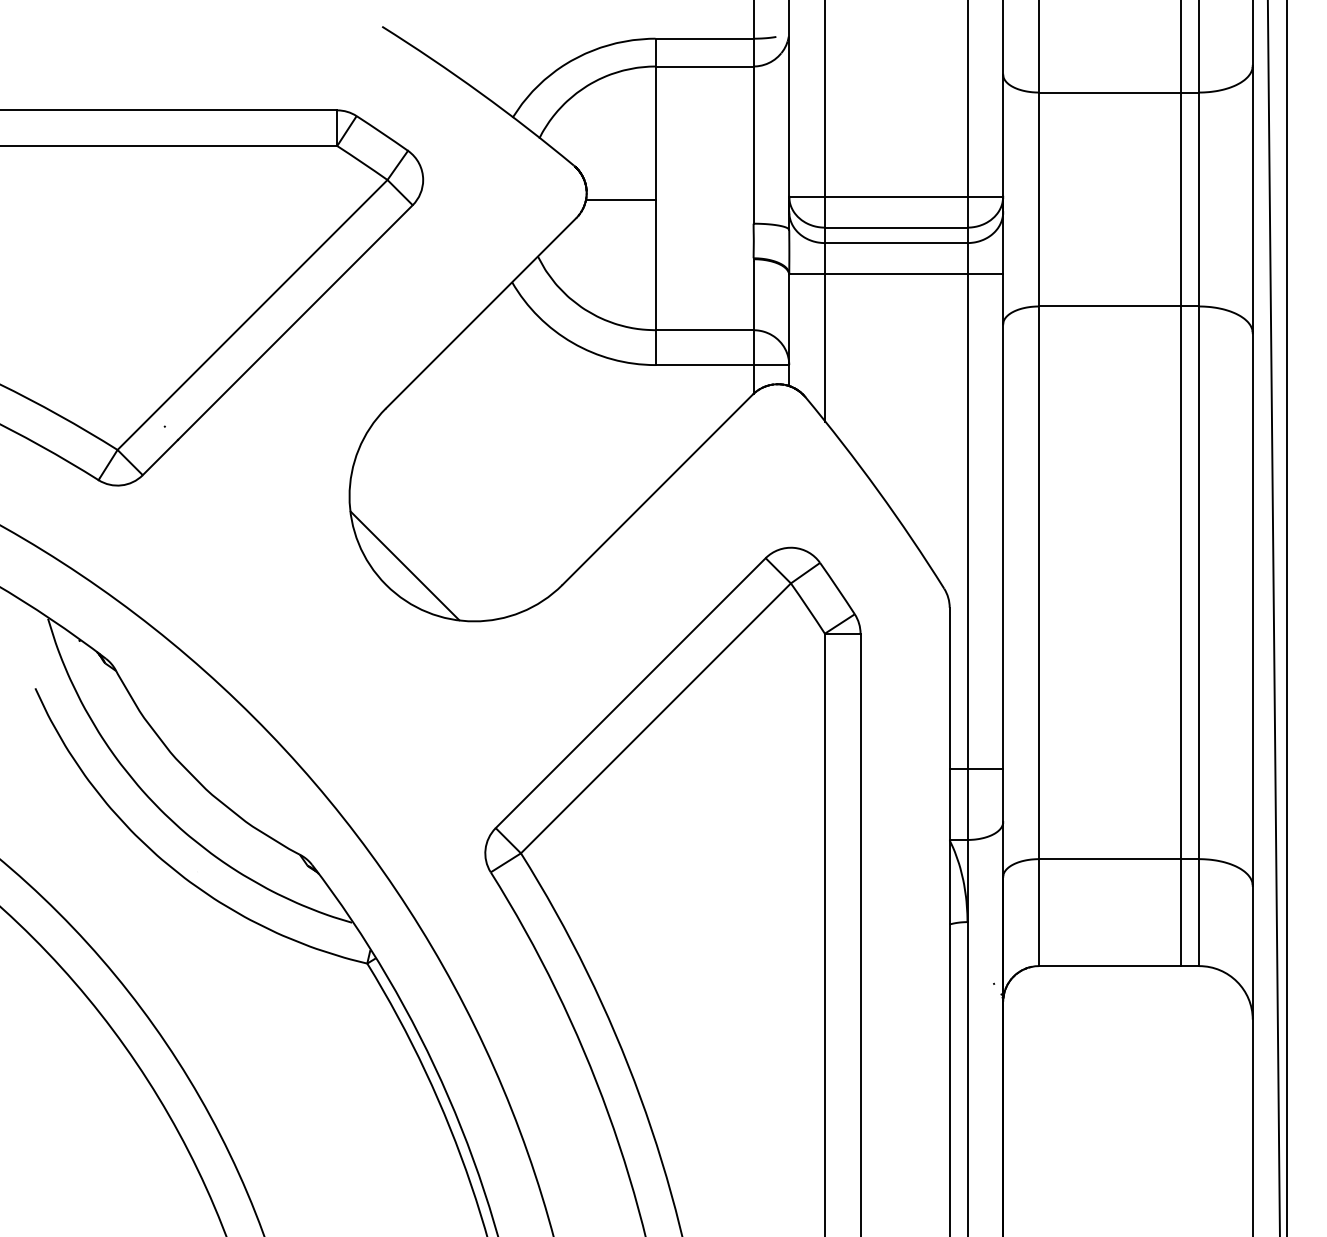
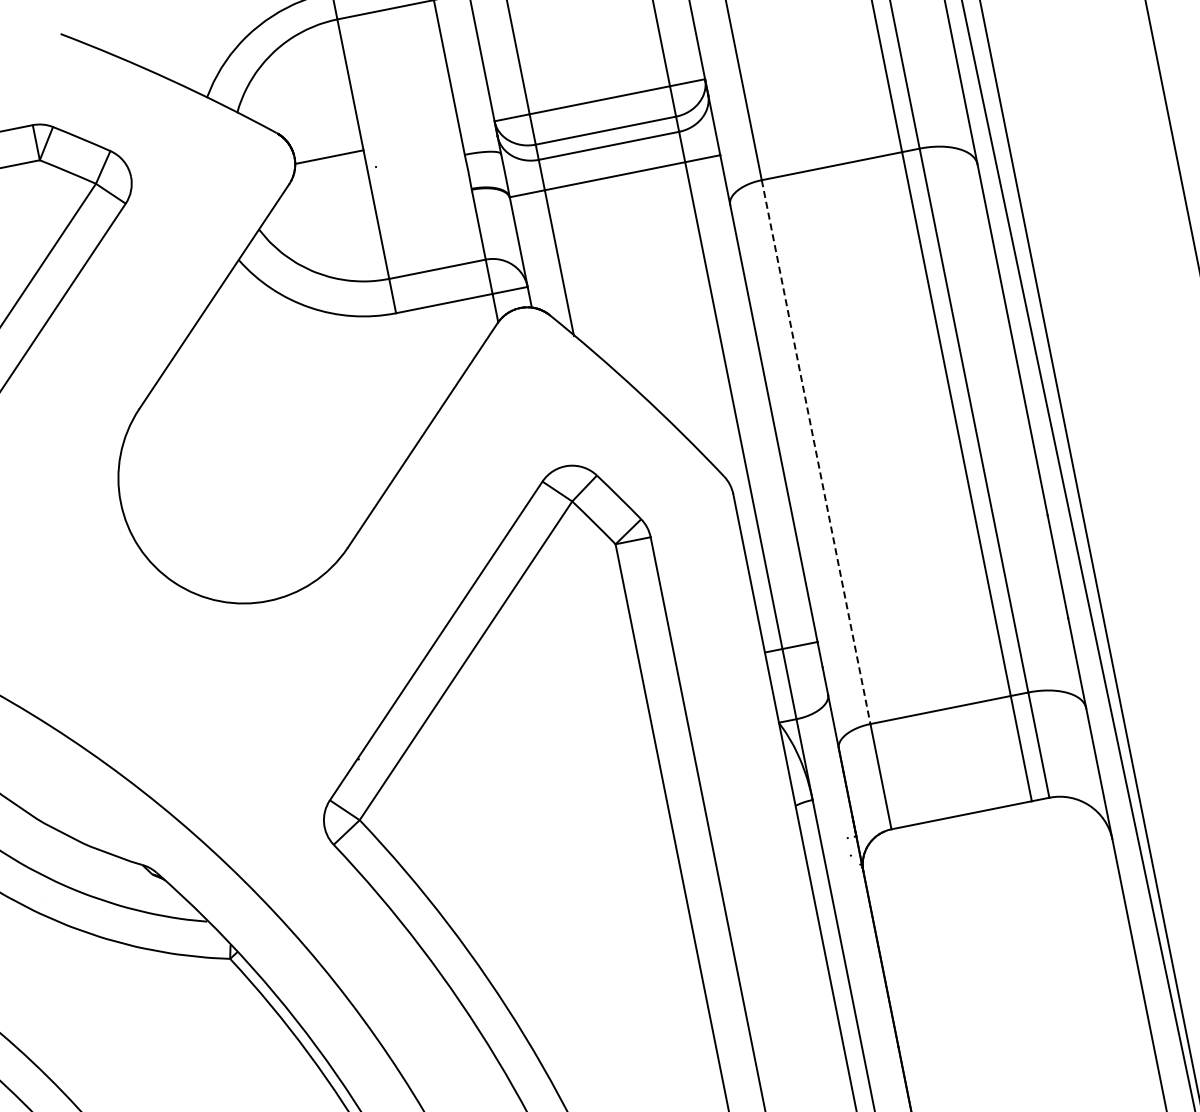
line: (404, 565) -> (188, 559), removed
line: (1038, 583) -> (815, 452), solid -> dashed

